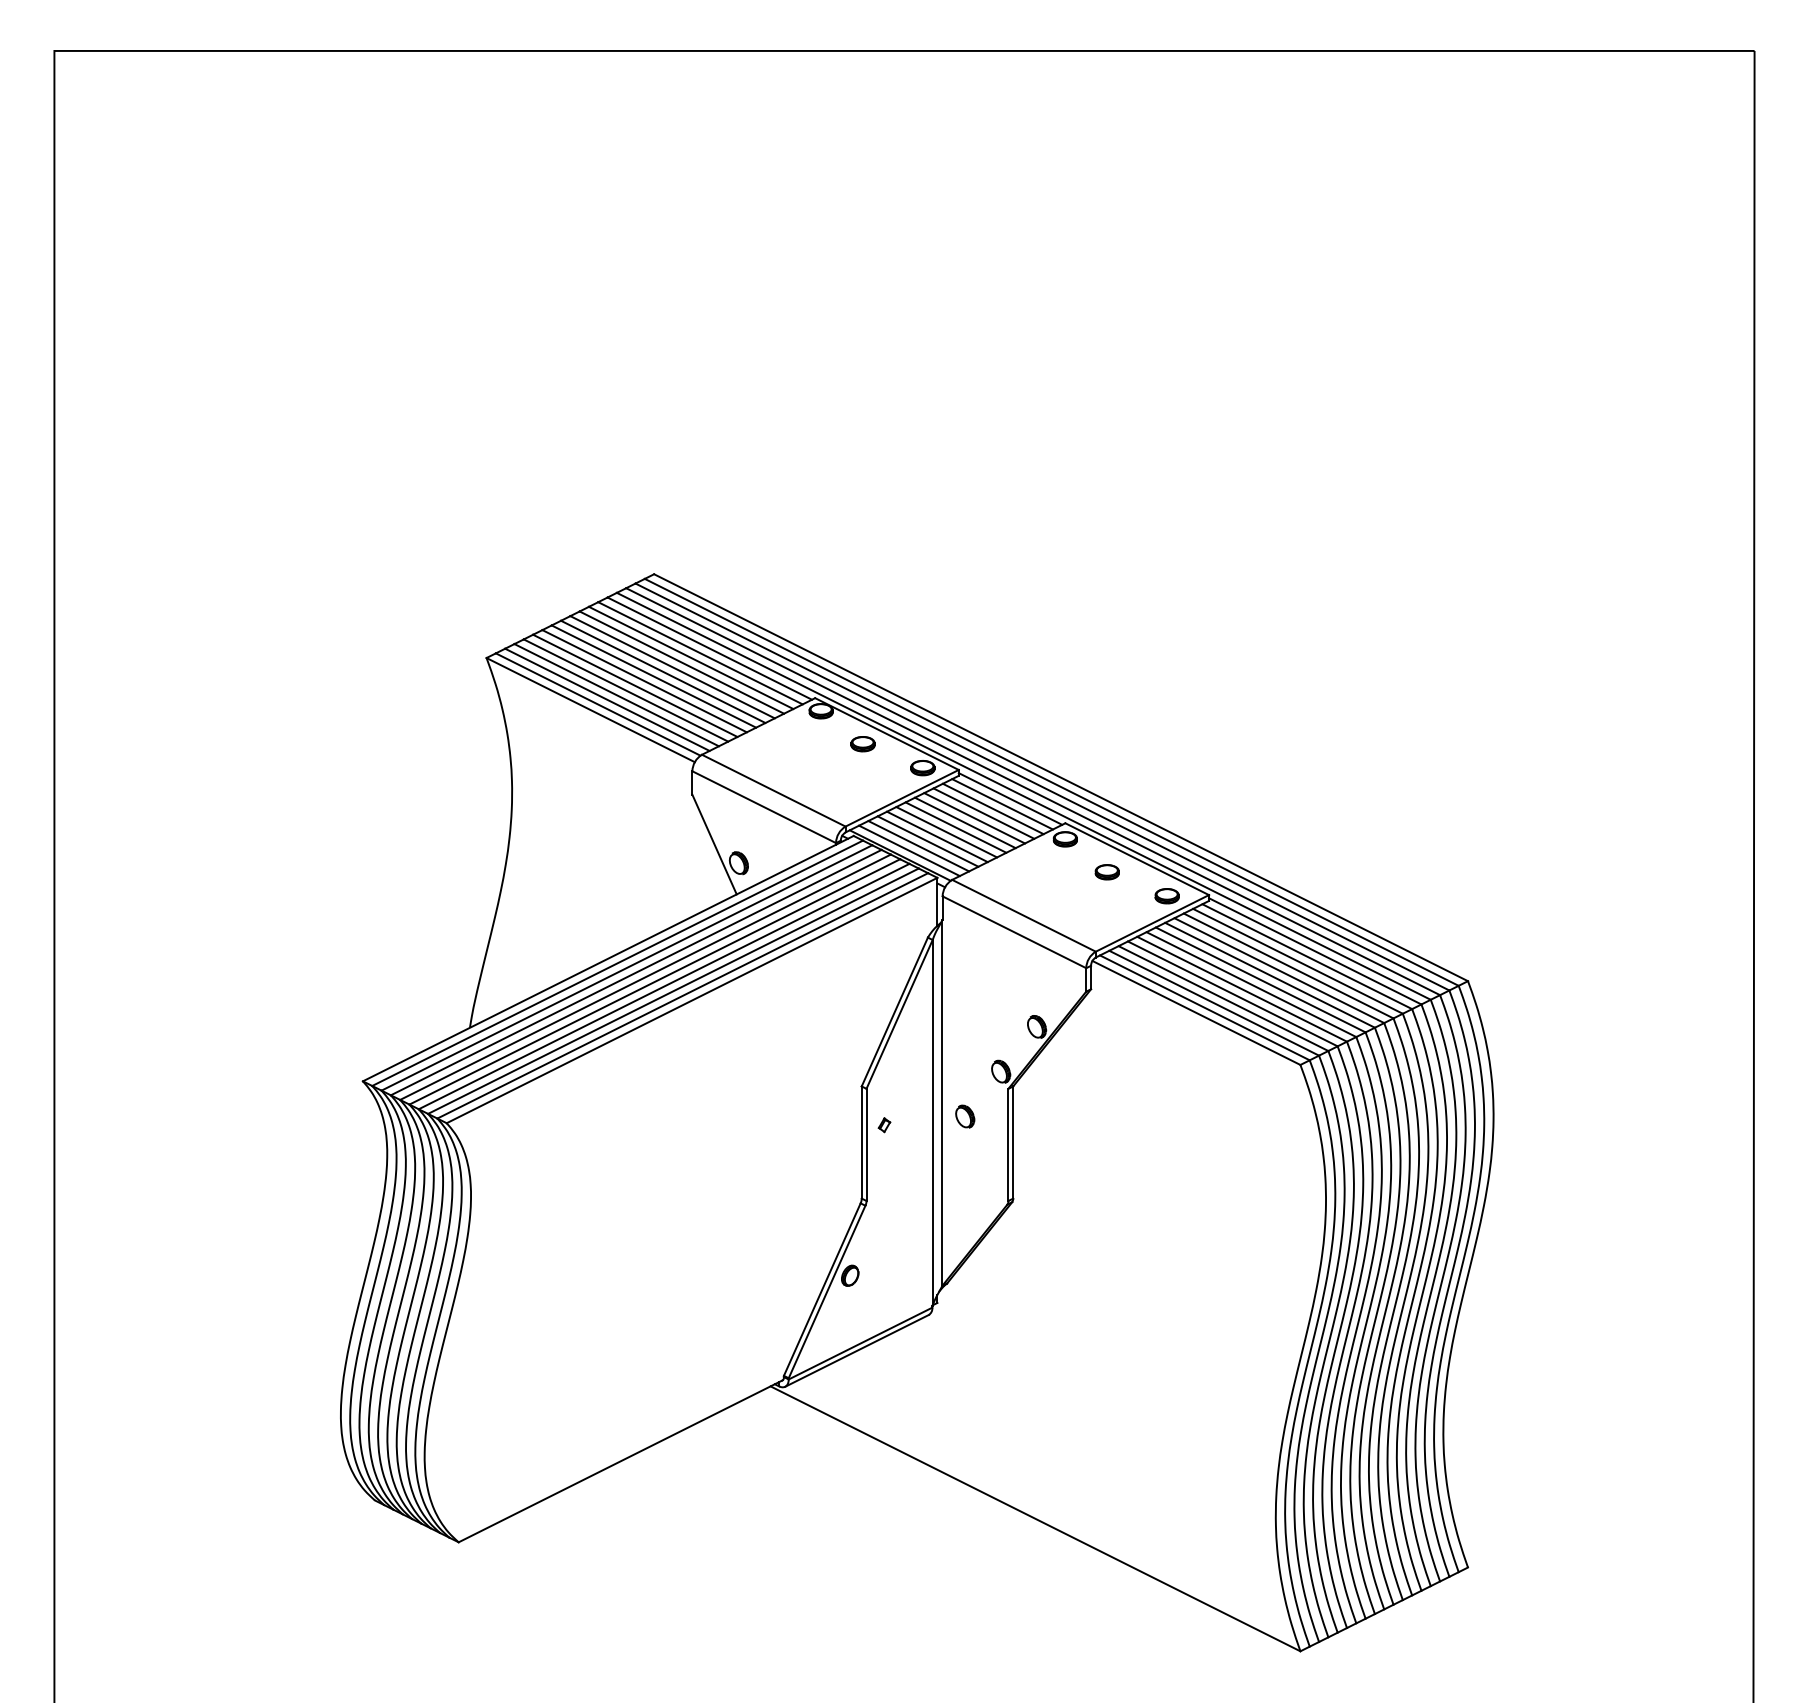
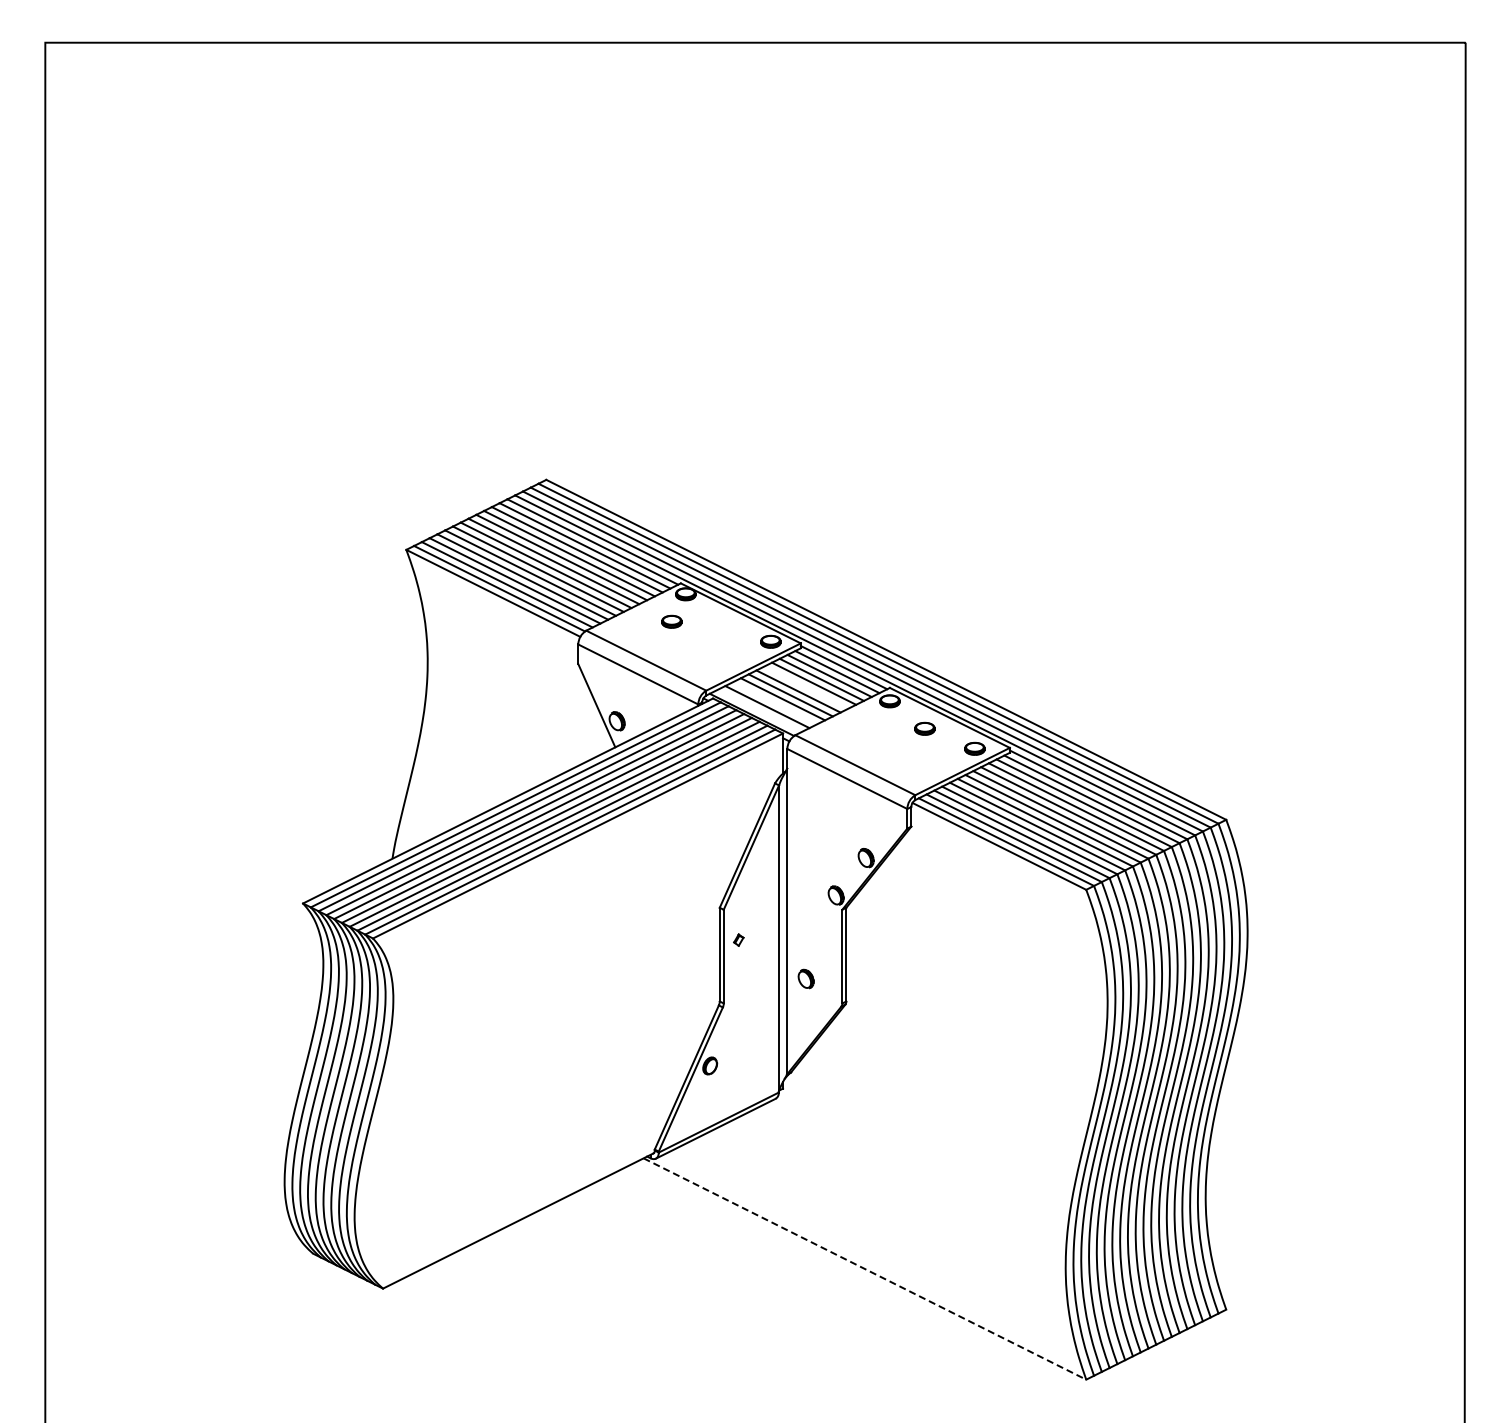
part: (862, 743) -> (671, 621), moved
line: (965, 822) -> (806, 687), removed
line: (928, 841) -> (775, 703), removed
line: (909, 850) -> (759, 710), removed
part: (964, 1116) -> (805, 978), moved
line: (1036, 1519) -> (865, 1269), solid -> dashed

